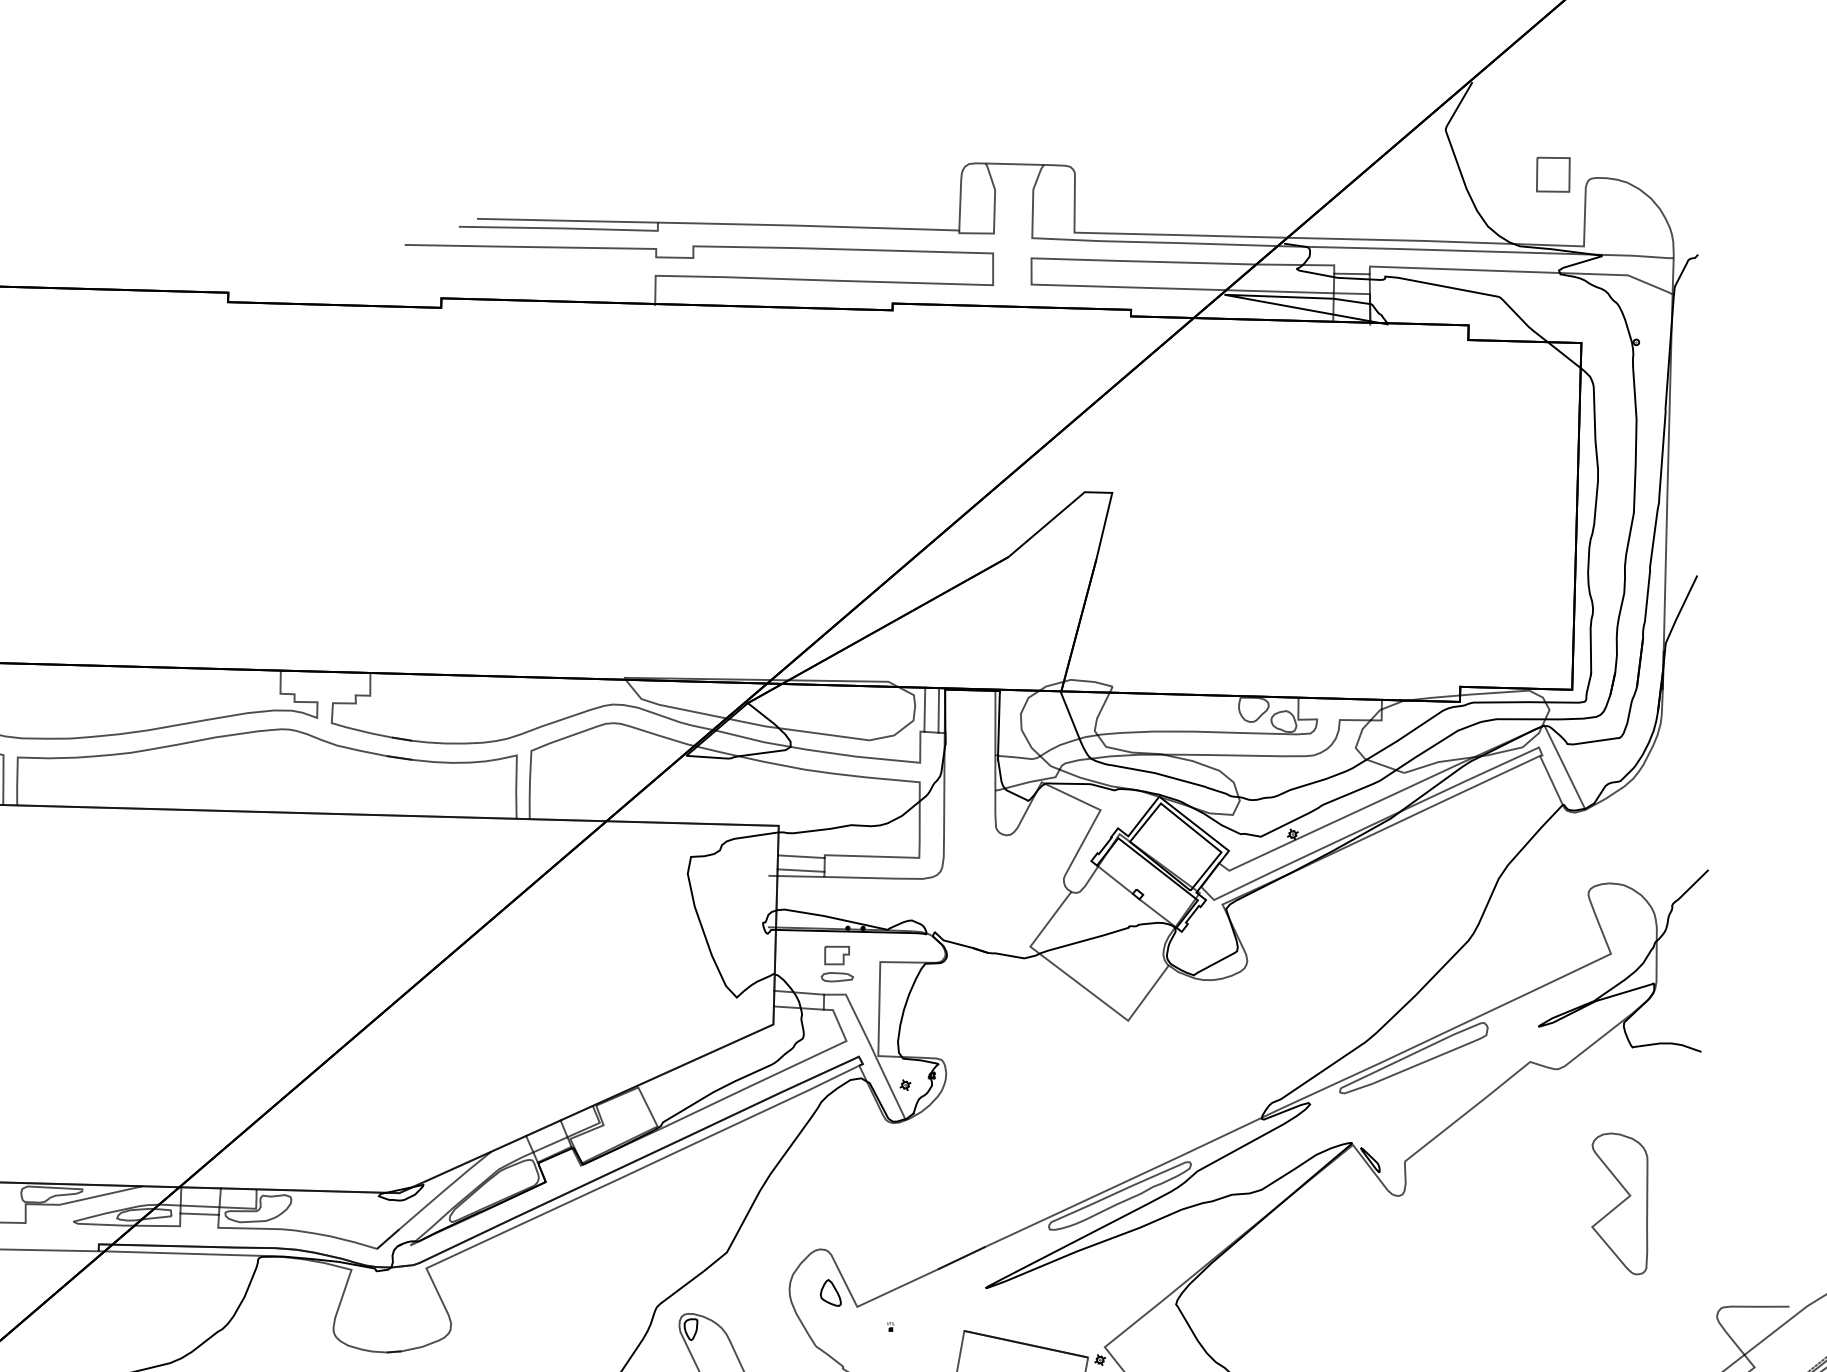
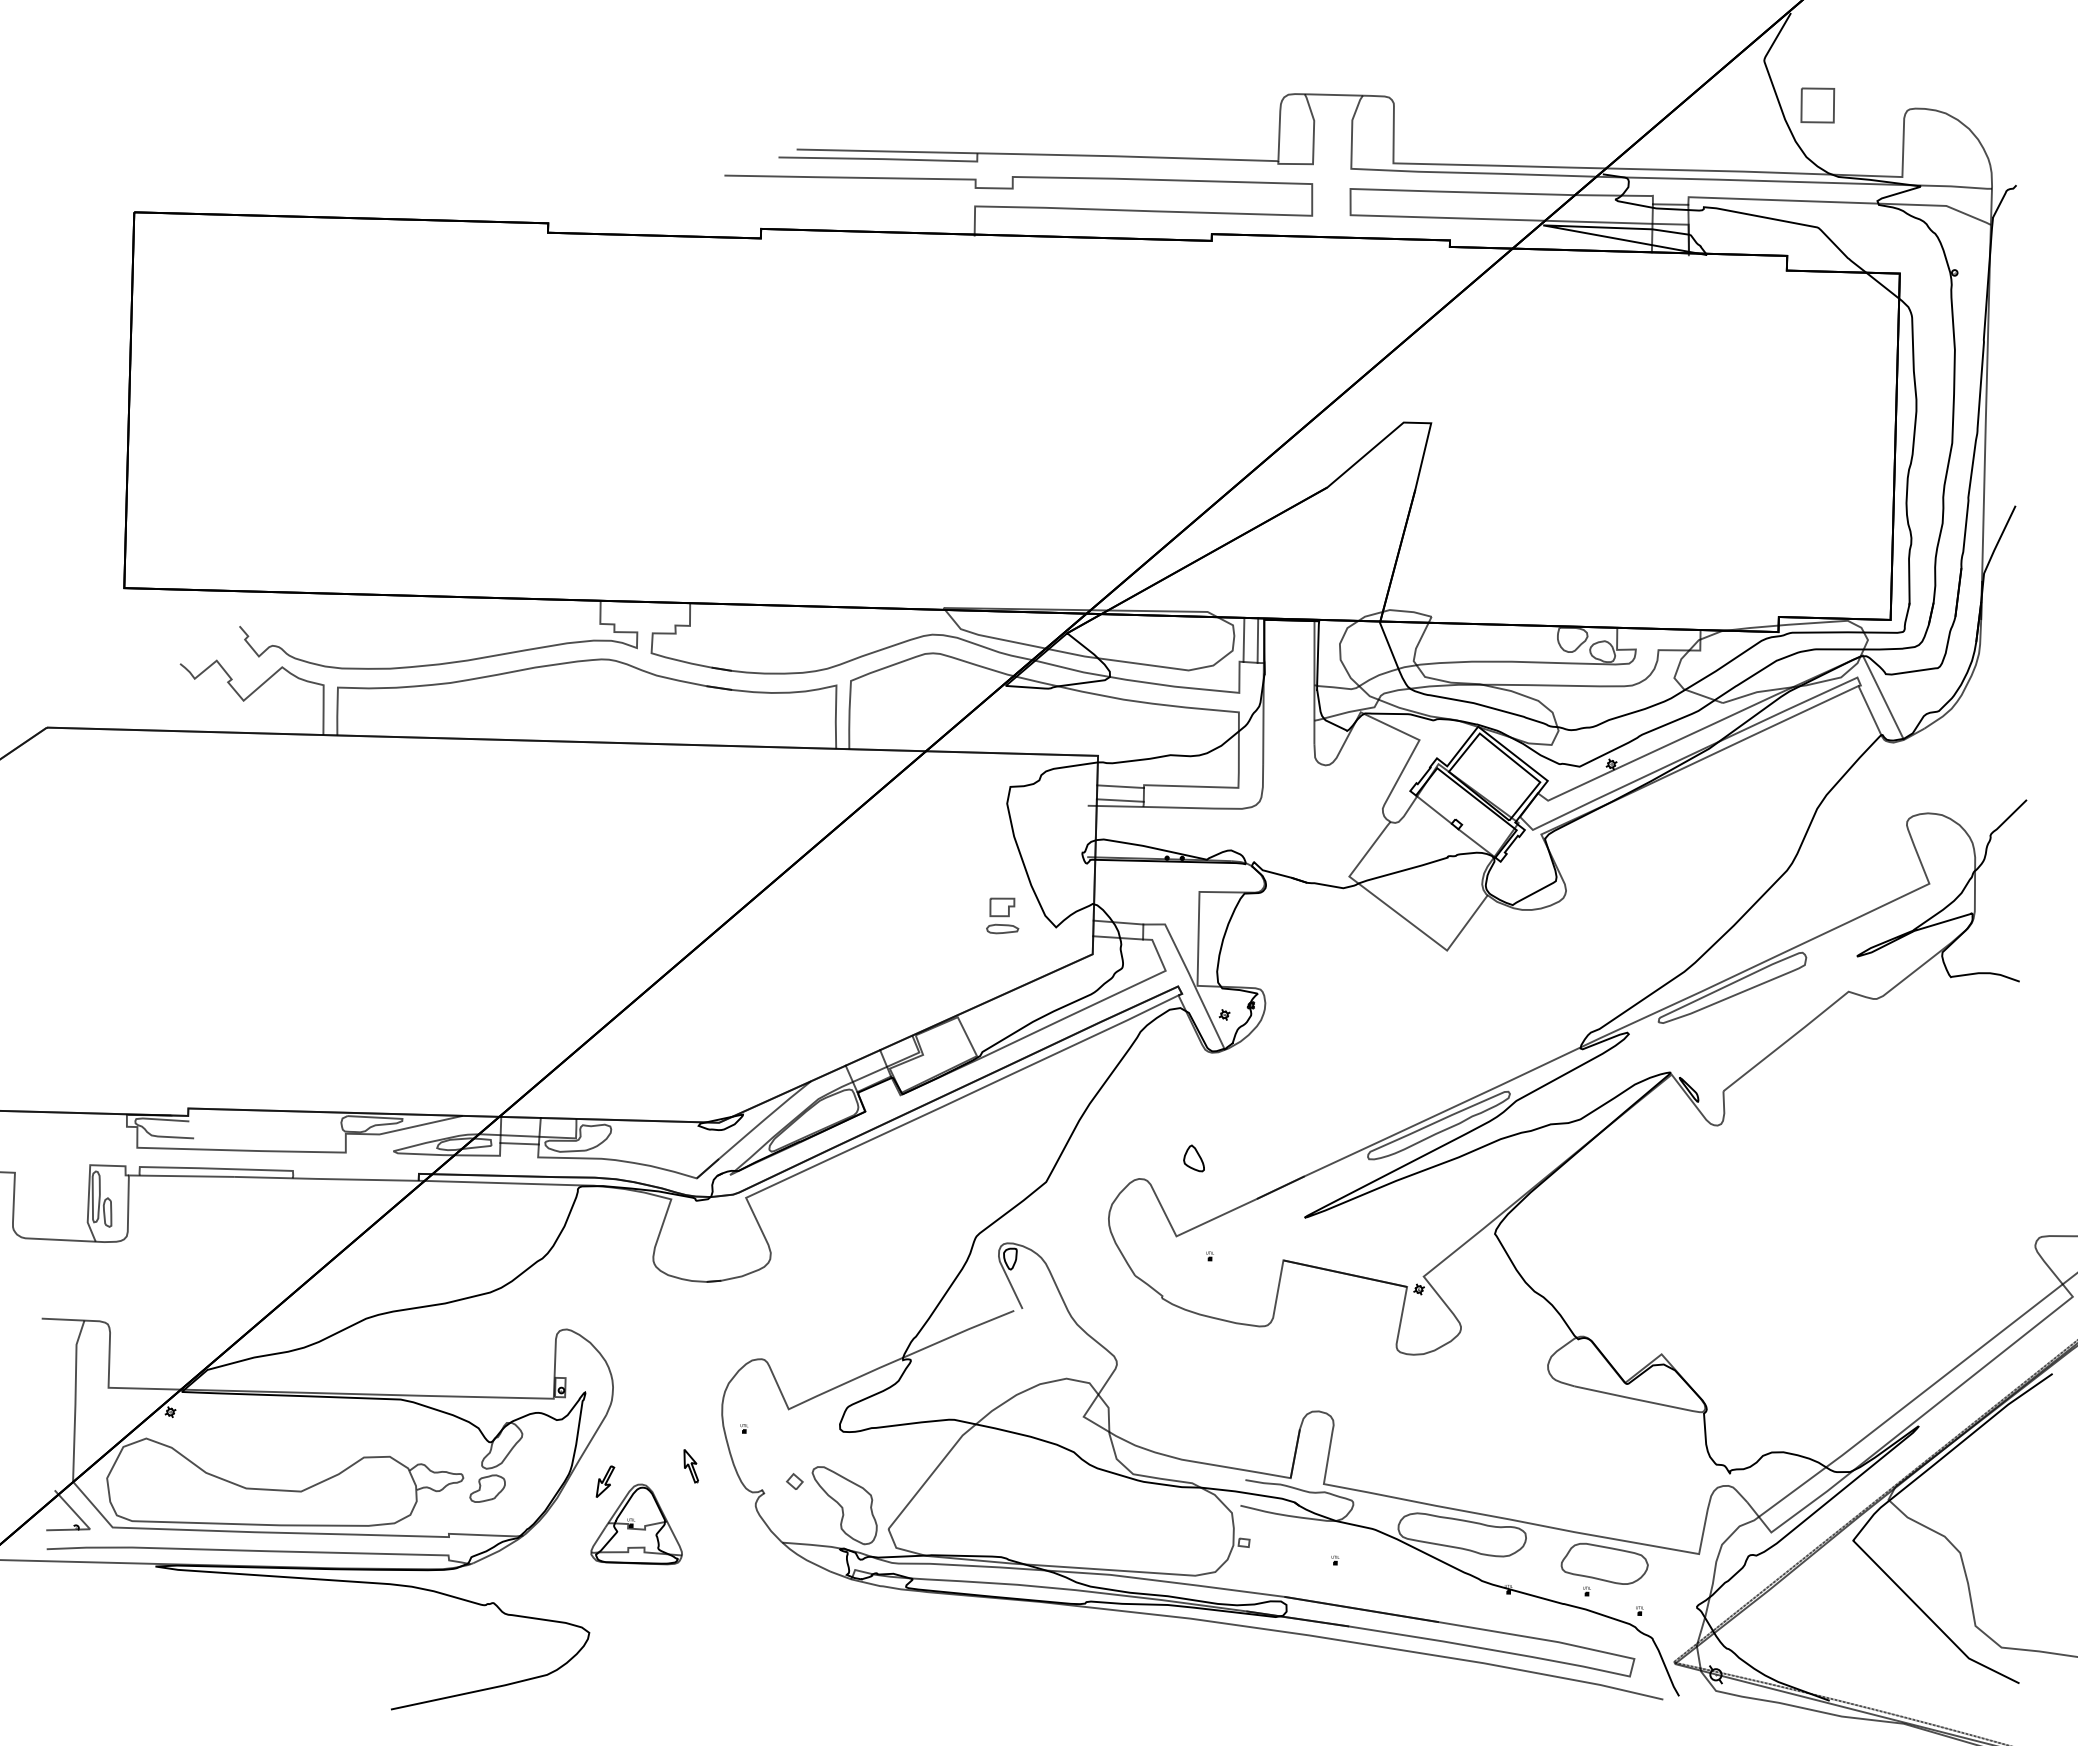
part: (1553, 174) -> (1817, 105), moved
part: (837, 963) -> (1002, 915), moved
part: (1619, 1203) -> (1937, 1133), removed
part: (830, 1293) -> (1193, 1158), moved

